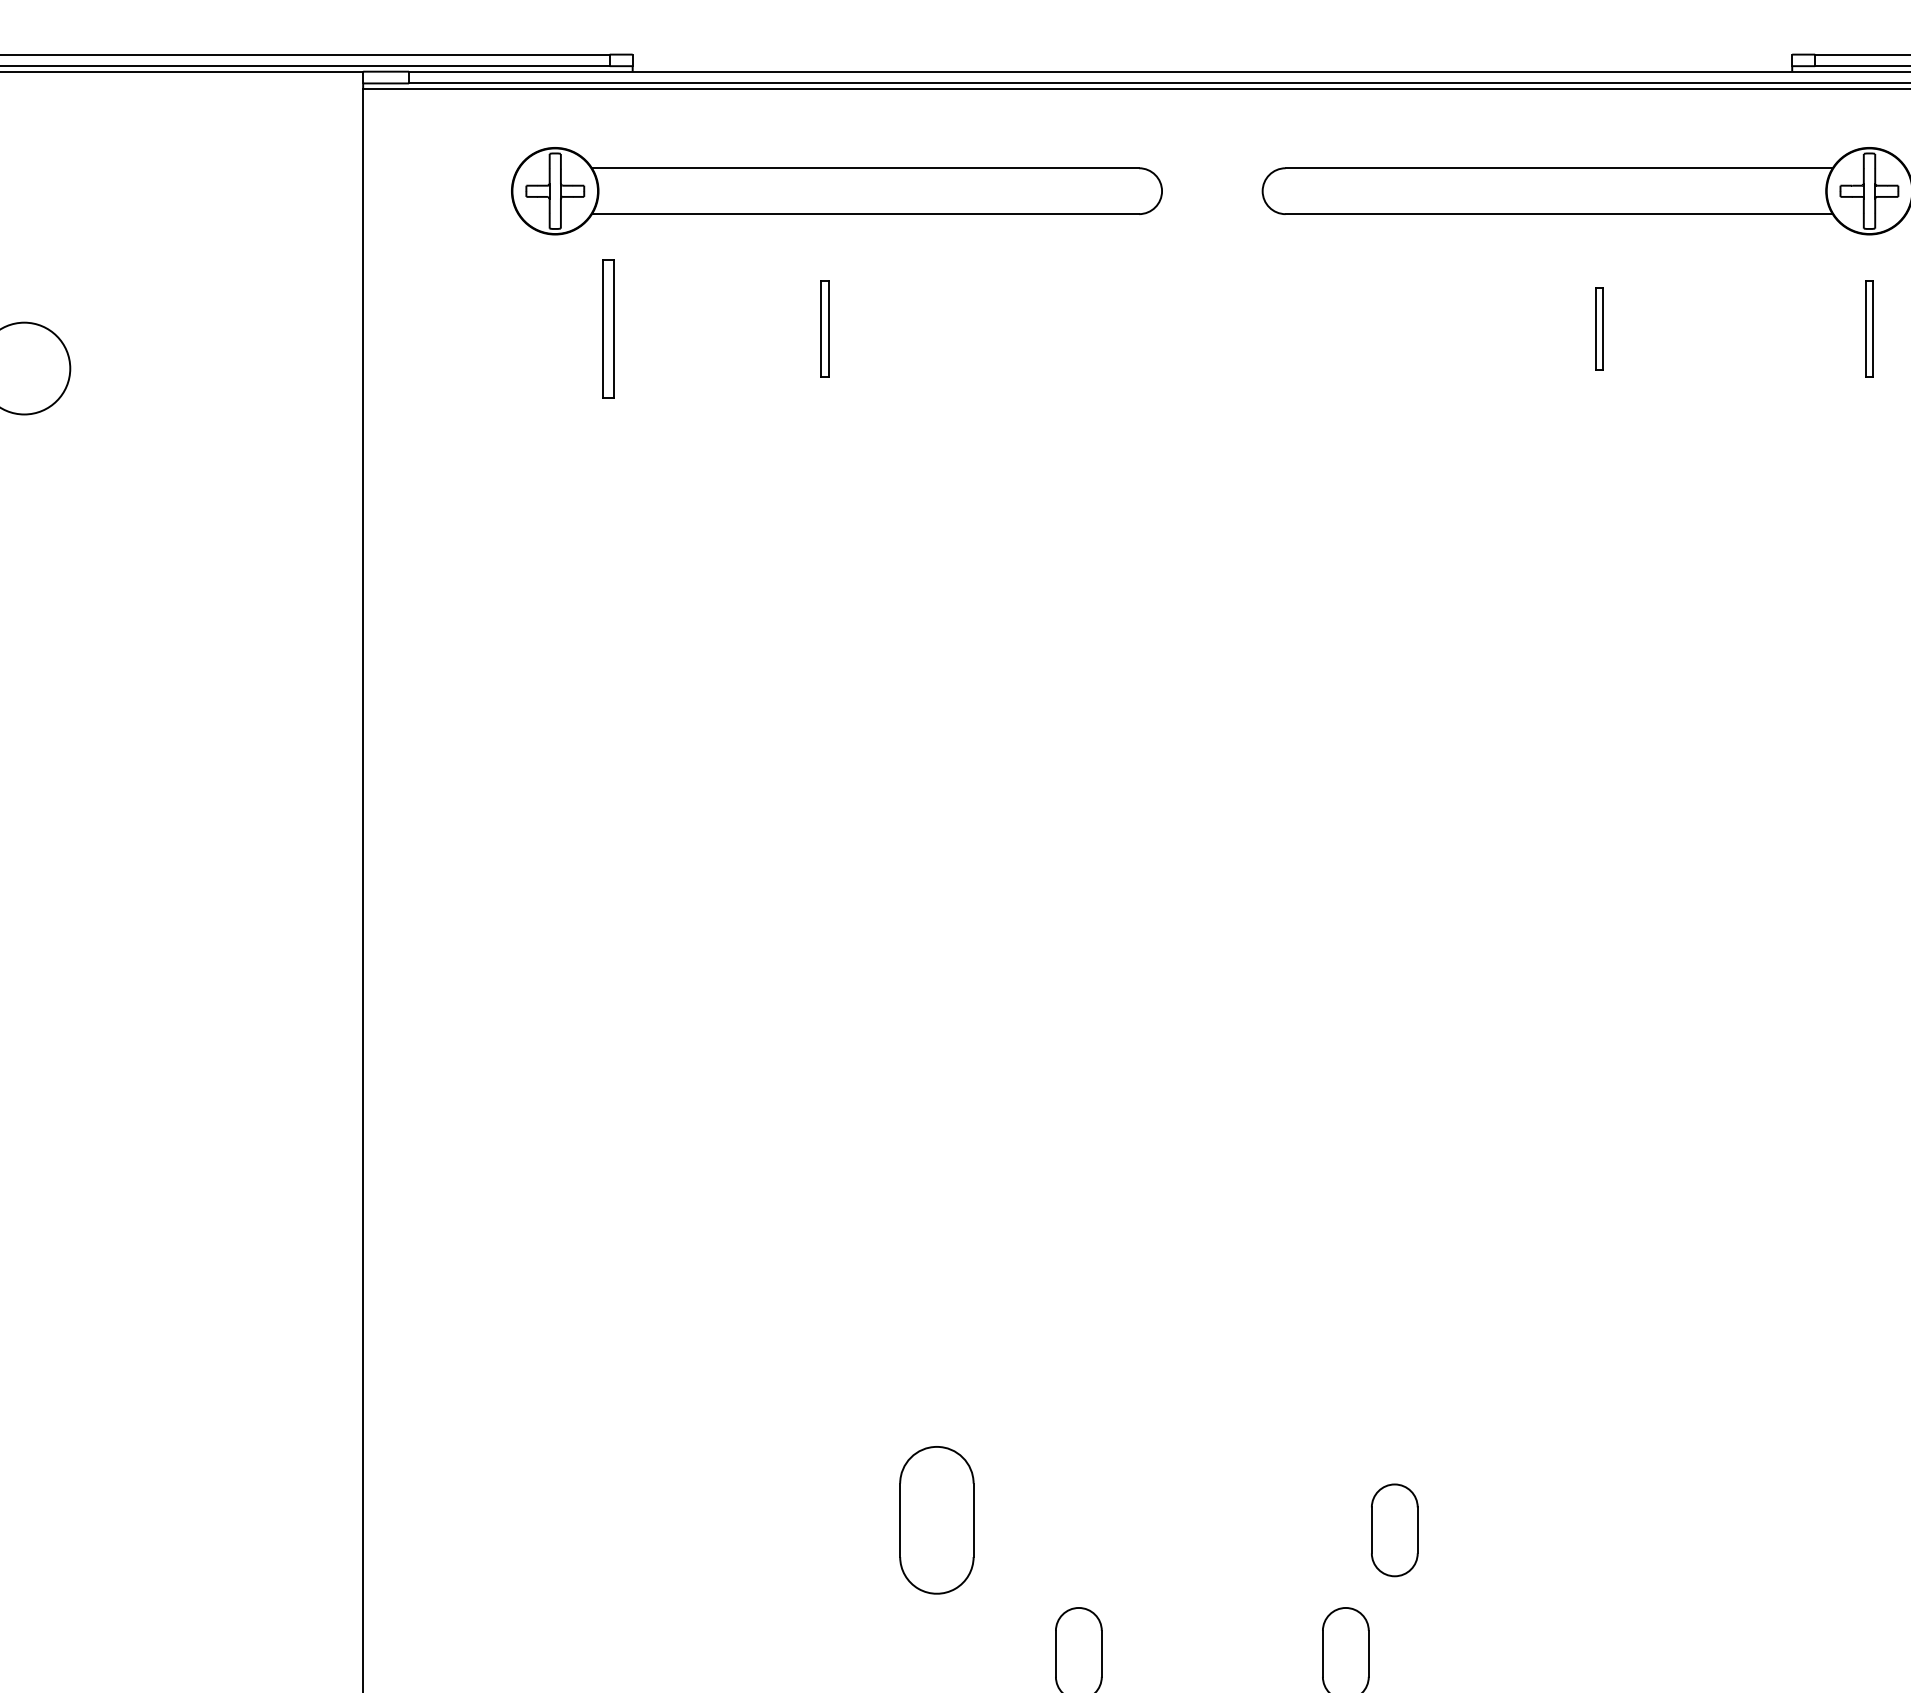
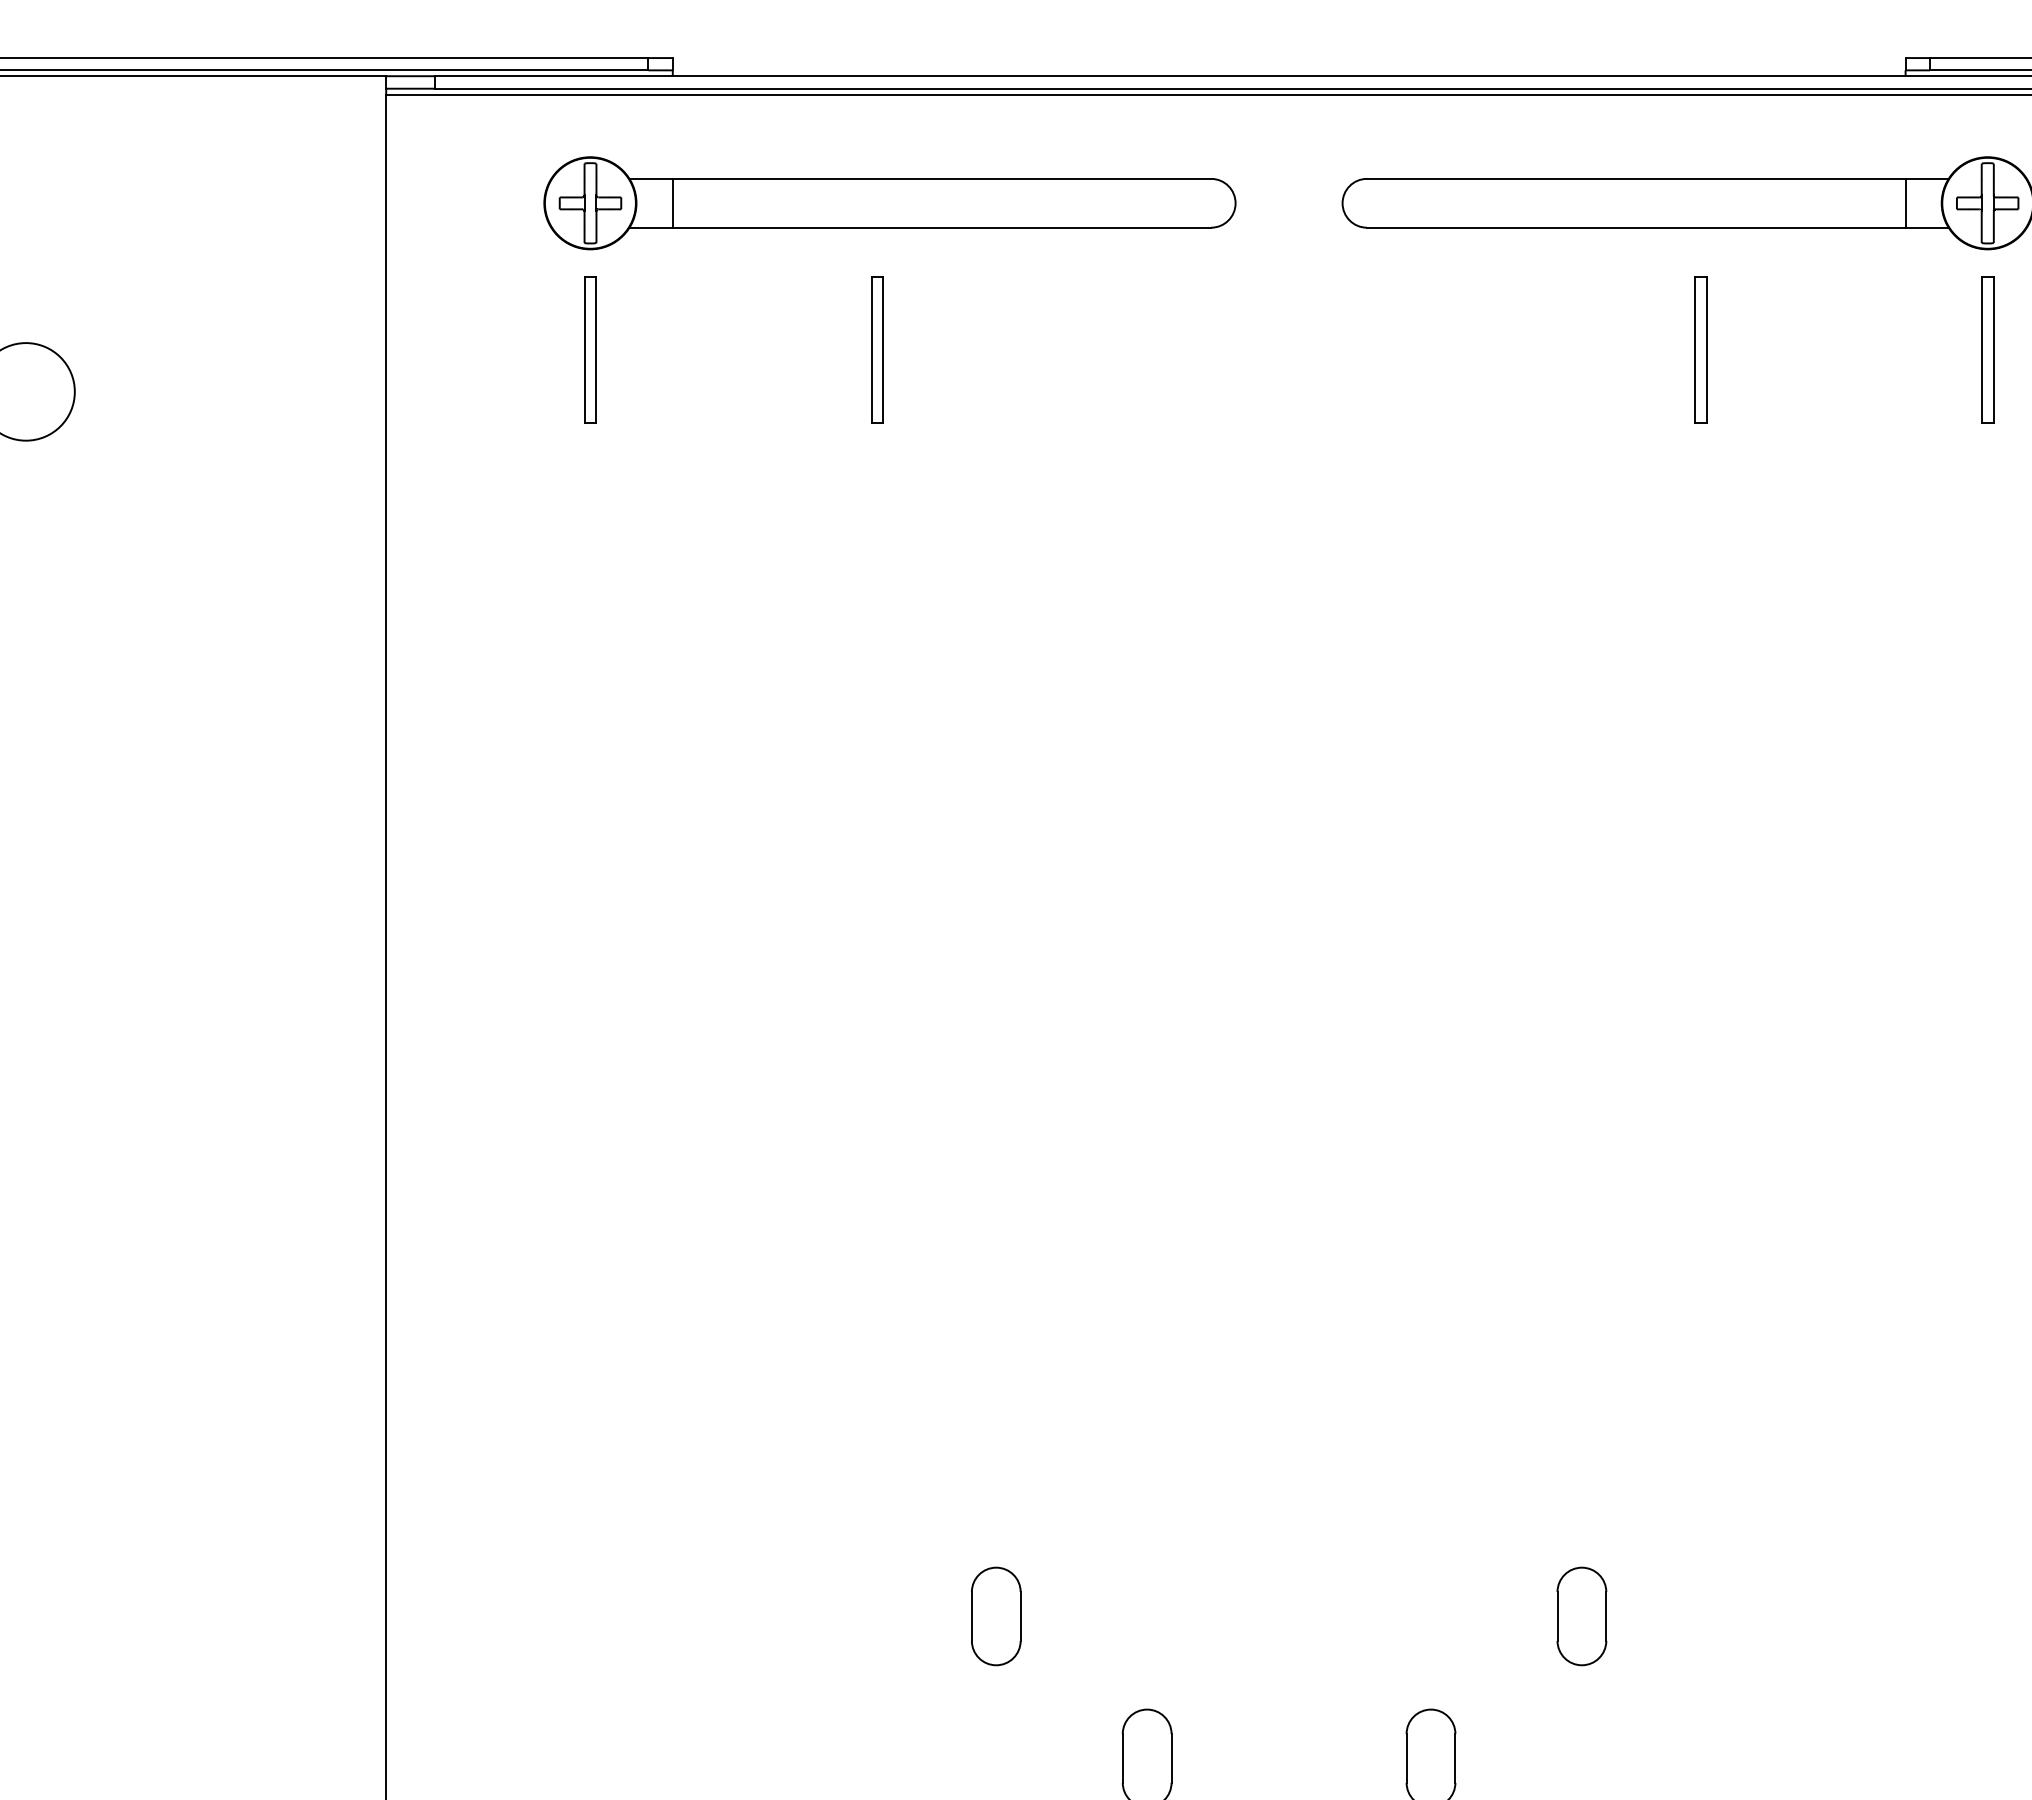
line: (632, 191) -> (672, 203), added
line: (1792, 191) -> (1905, 203), added
part: (608, 328) -> (590, 349), moved
part: (825, 328) -> (877, 349), size x1.43
part: (1599, 328) -> (1700, 349), size x1.67
part: (1869, 328) -> (1987, 349), size x1.43
part: (936, 1520) -> (995, 1616), size x0.62
part: (1394, 1530) -> (1581, 1616), moved

